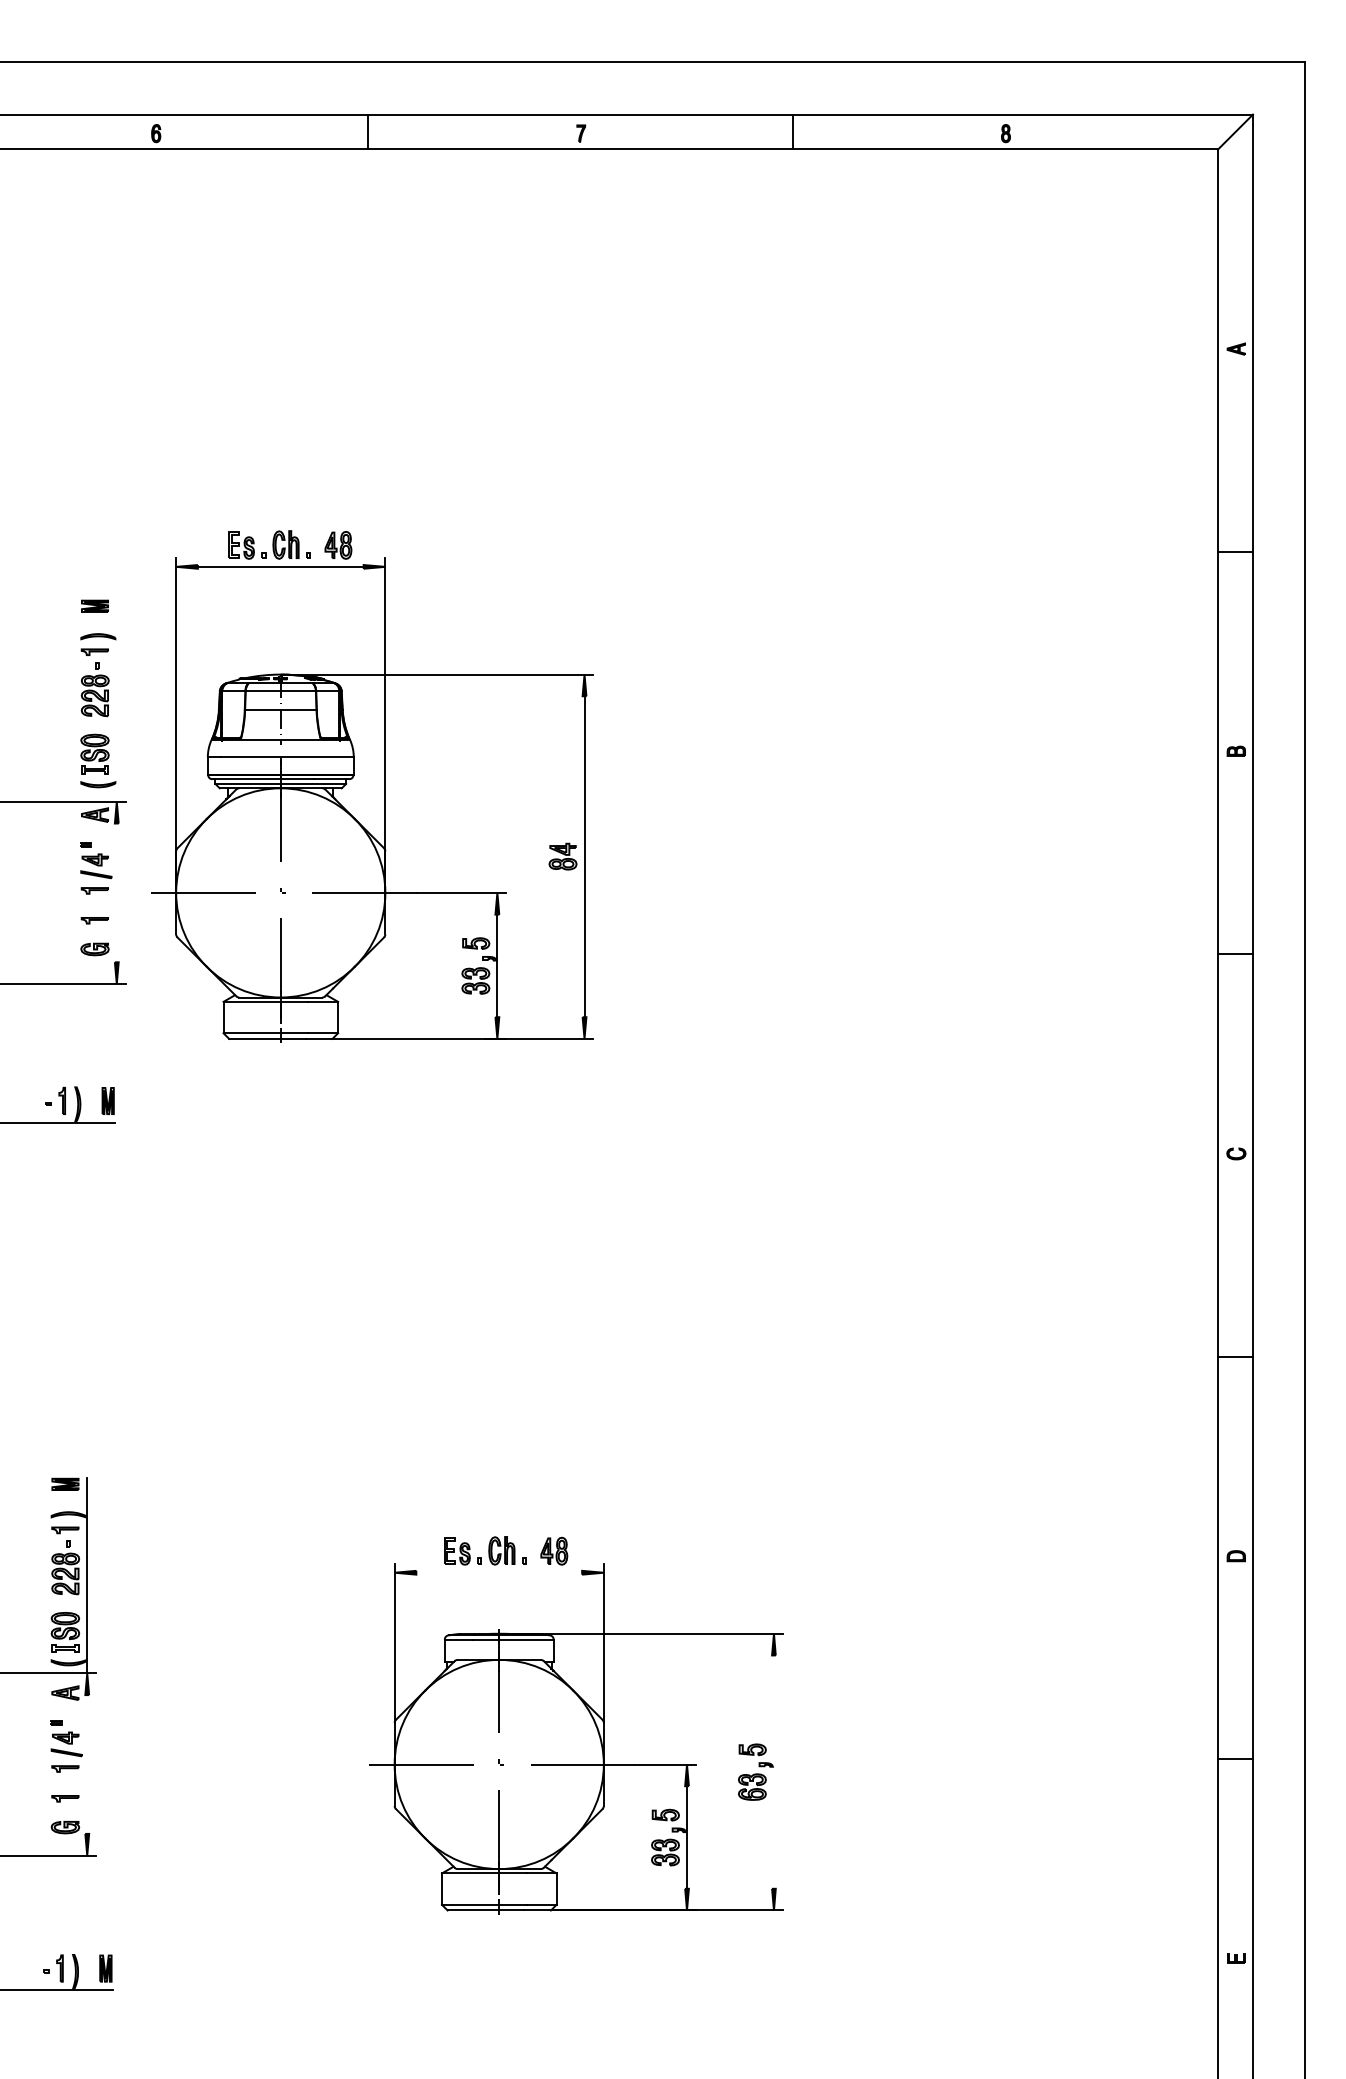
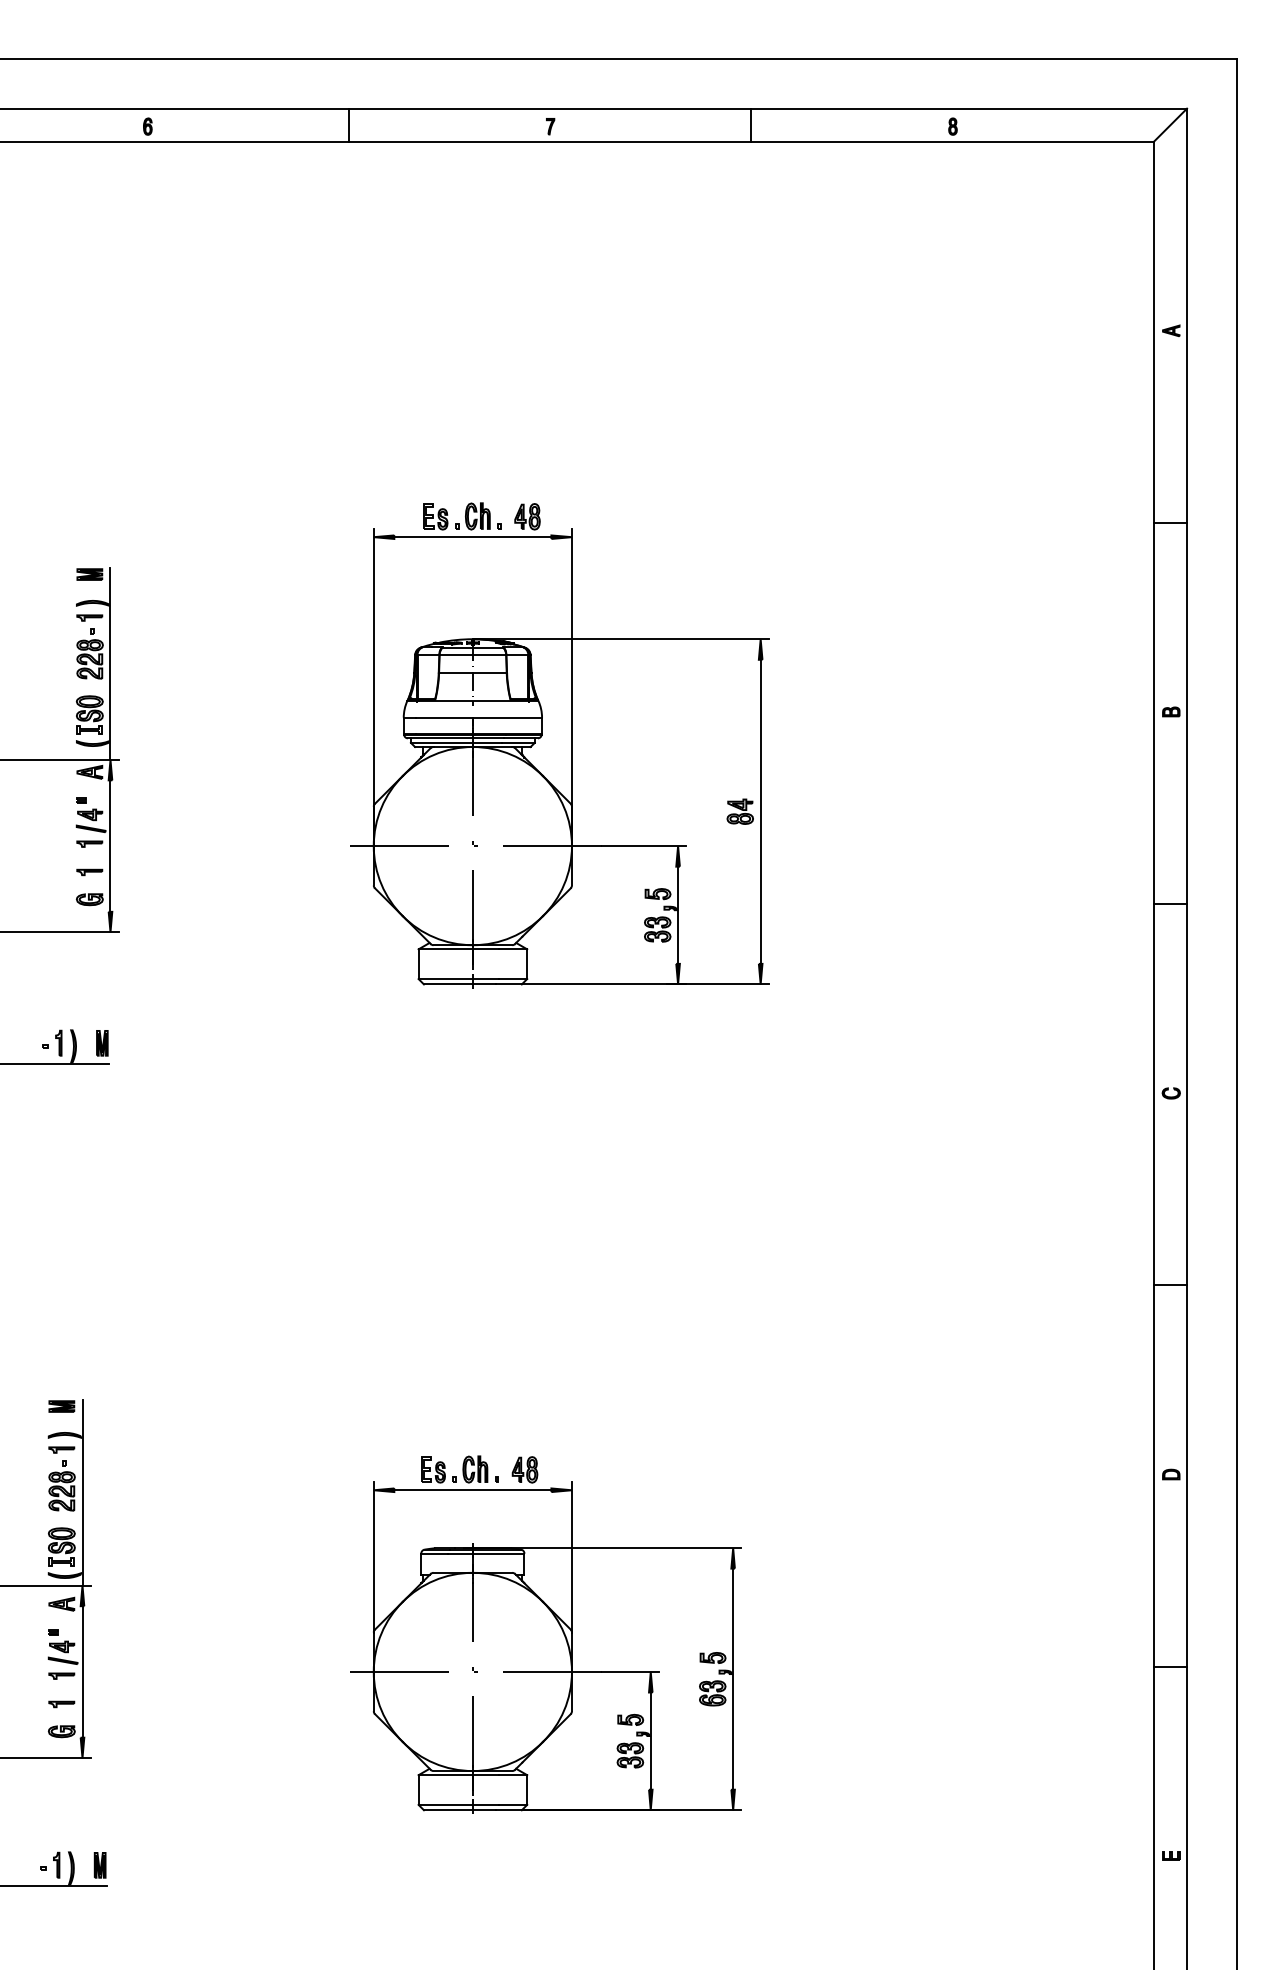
line: (116, 700) -> (110, 663), added
part: (372, 786) -> (559, 745), moved
line: (116, 892) -> (110, 845), added
line: (498, 1573) -> (472, 1490), added
line: (87, 1764) -> (82, 1671), added
line: (774, 1771) -> (733, 1678), added

